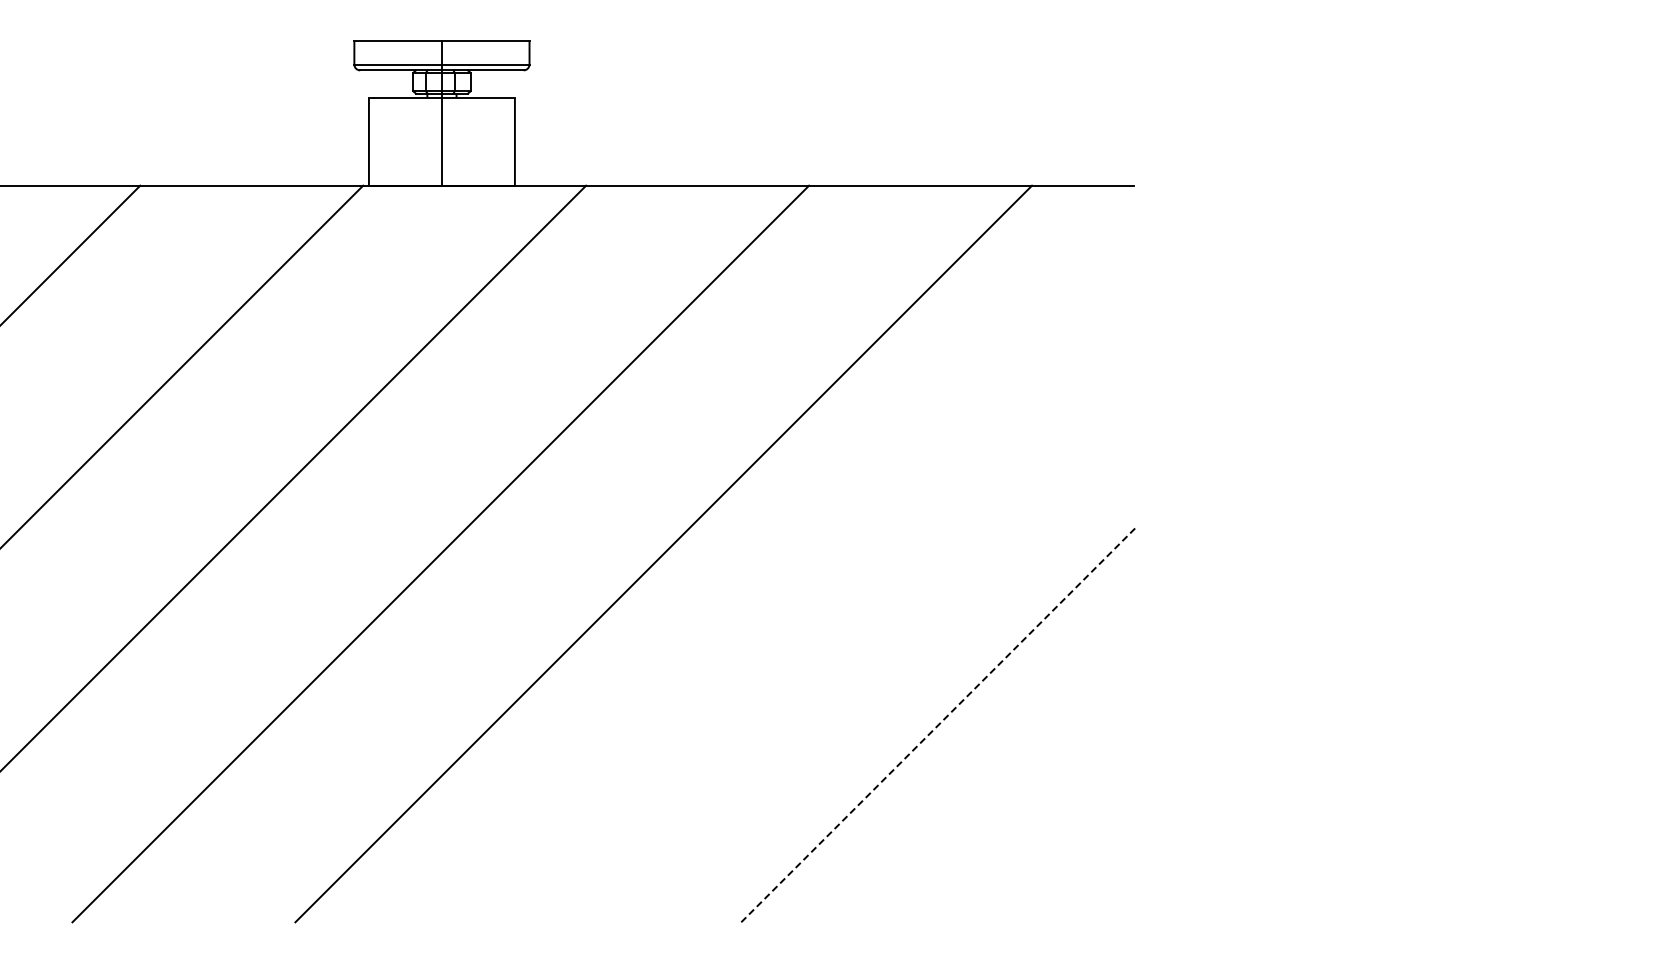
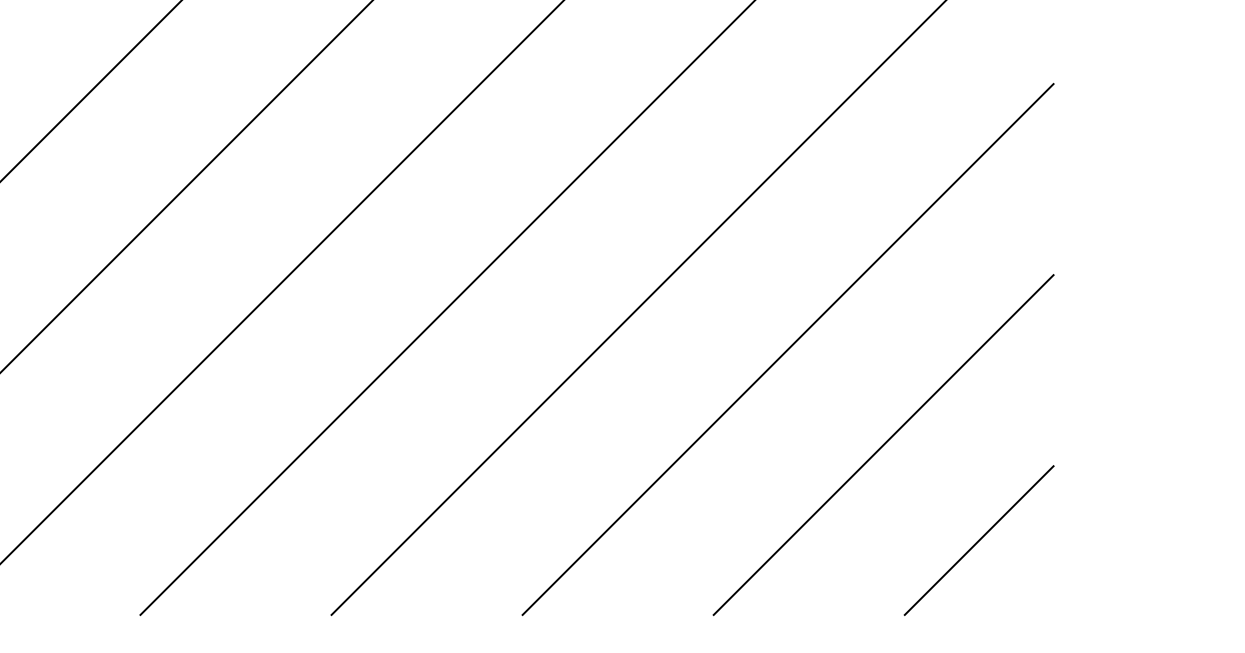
line: (827, 612) -> (787, 349), added
line: (939, 723) -> (883, 444), dashed -> solid
line: (1050, 835) -> (978, 540), added

